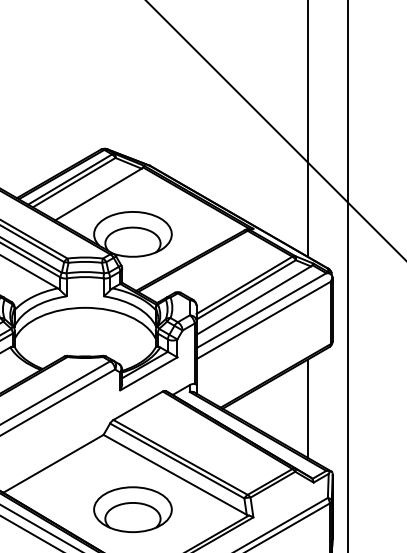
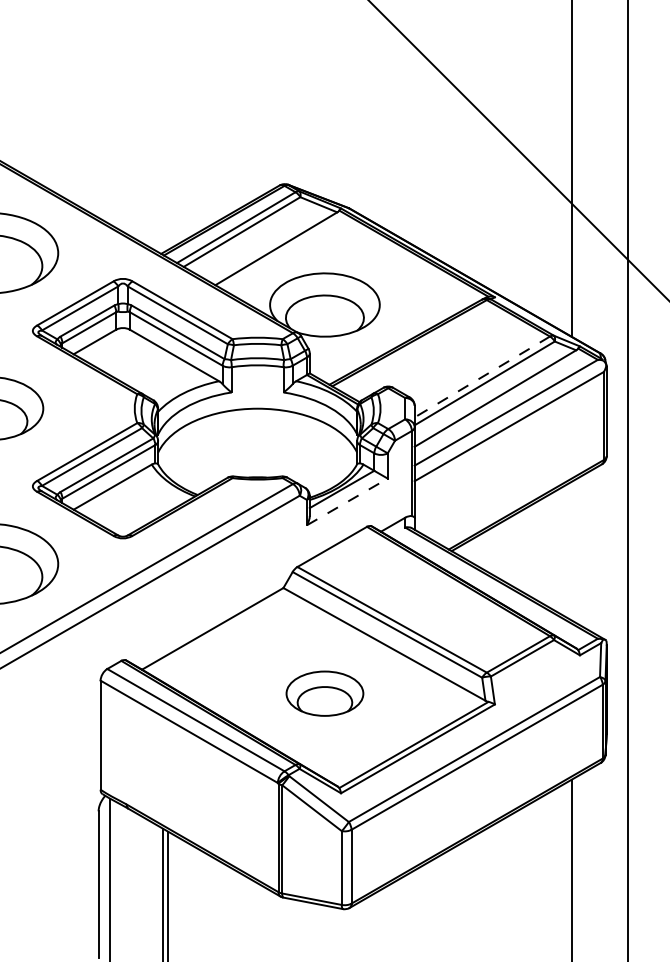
line: (244, 285) -> (482, 376), solid -> dashed
line: (148, 373) -> (347, 501), solid -> dashed
line: (307, 408) -> (571, 550), removed
part: (132, 509) -> (324, 693), size x0.7

